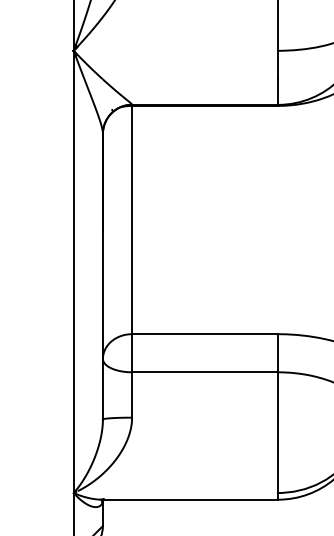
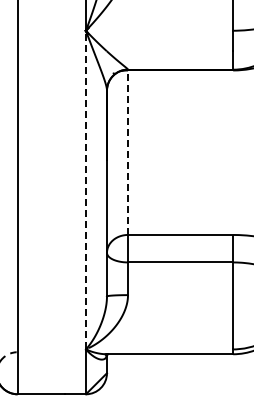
line: (132, 219) -> (128, 152), solid -> dashed
line: (73, 271) -> (85, 189), solid -> dashed

